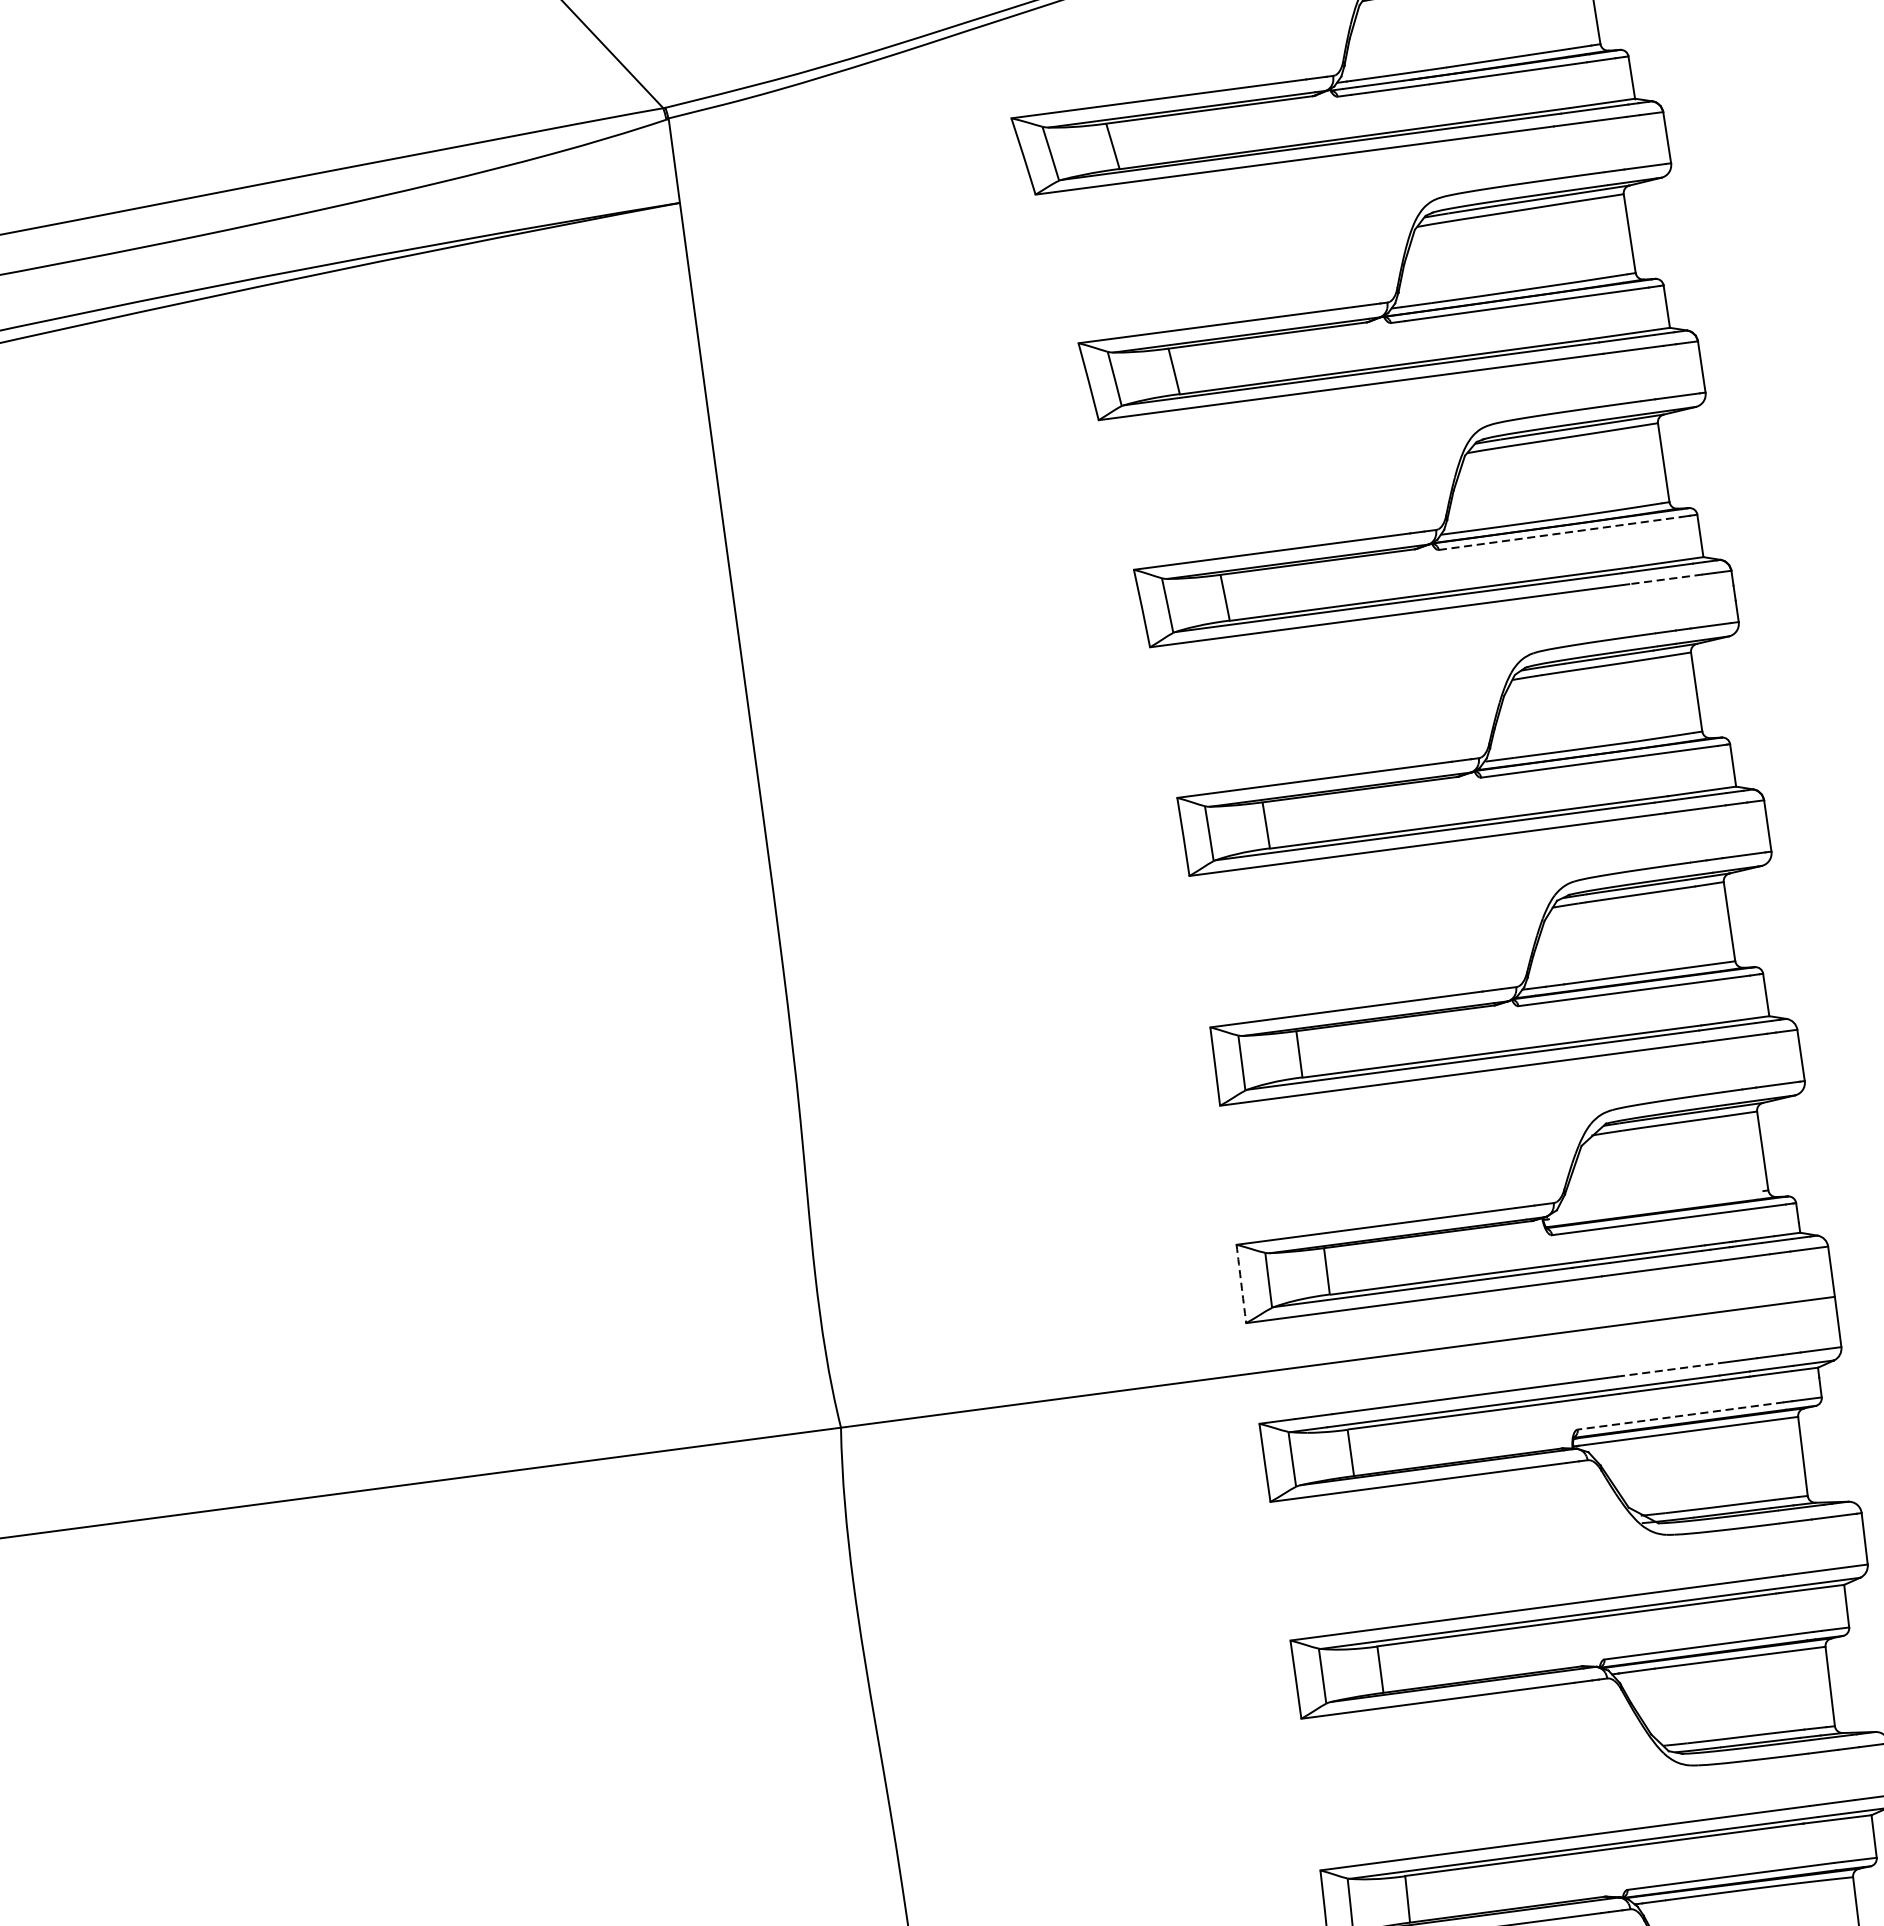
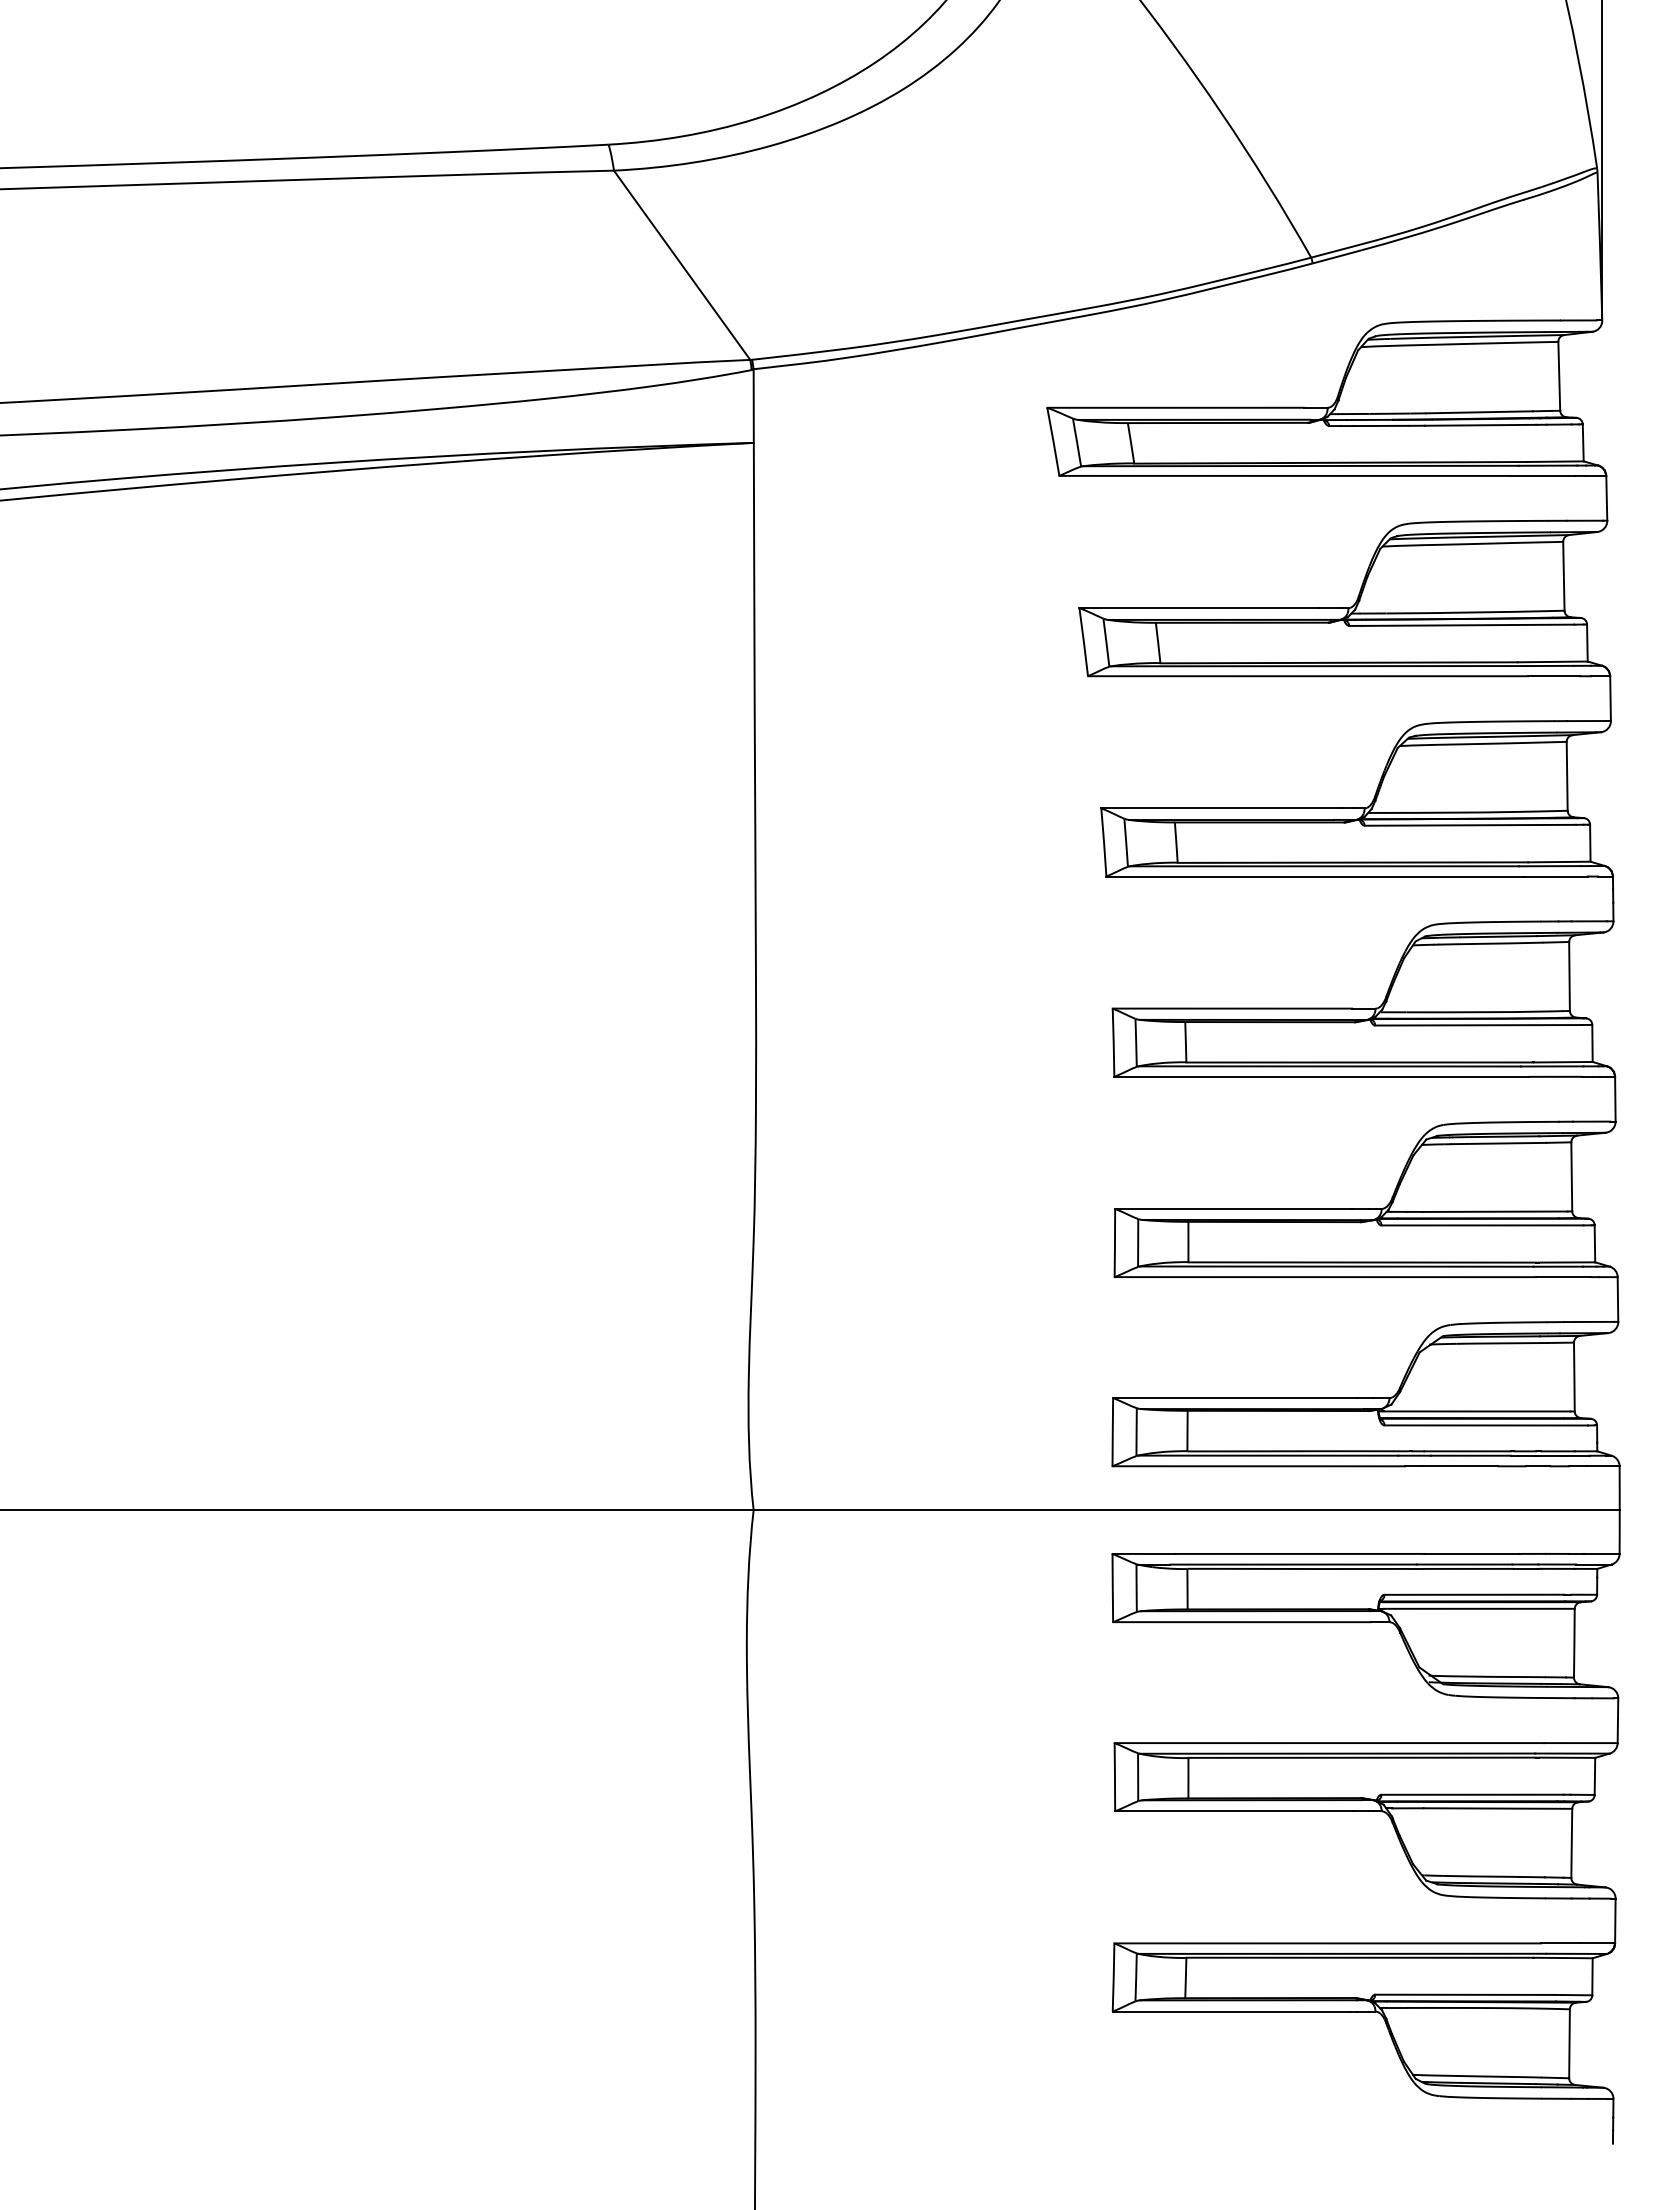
line: (1560, 533) -> (1470, 825), dashed -> solid
line: (1665, 579) -> (1555, 876), dashed -> solid
line: (1655, 1205) -> (1476, 1411), added
arc: (1241, 1284) -> (1112, 1432), dashed -> solid
line: (1671, 1369) -> (1471, 1553), dashed -> solid
line: (1680, 1415) -> (1474, 1594), dashed -> solid

